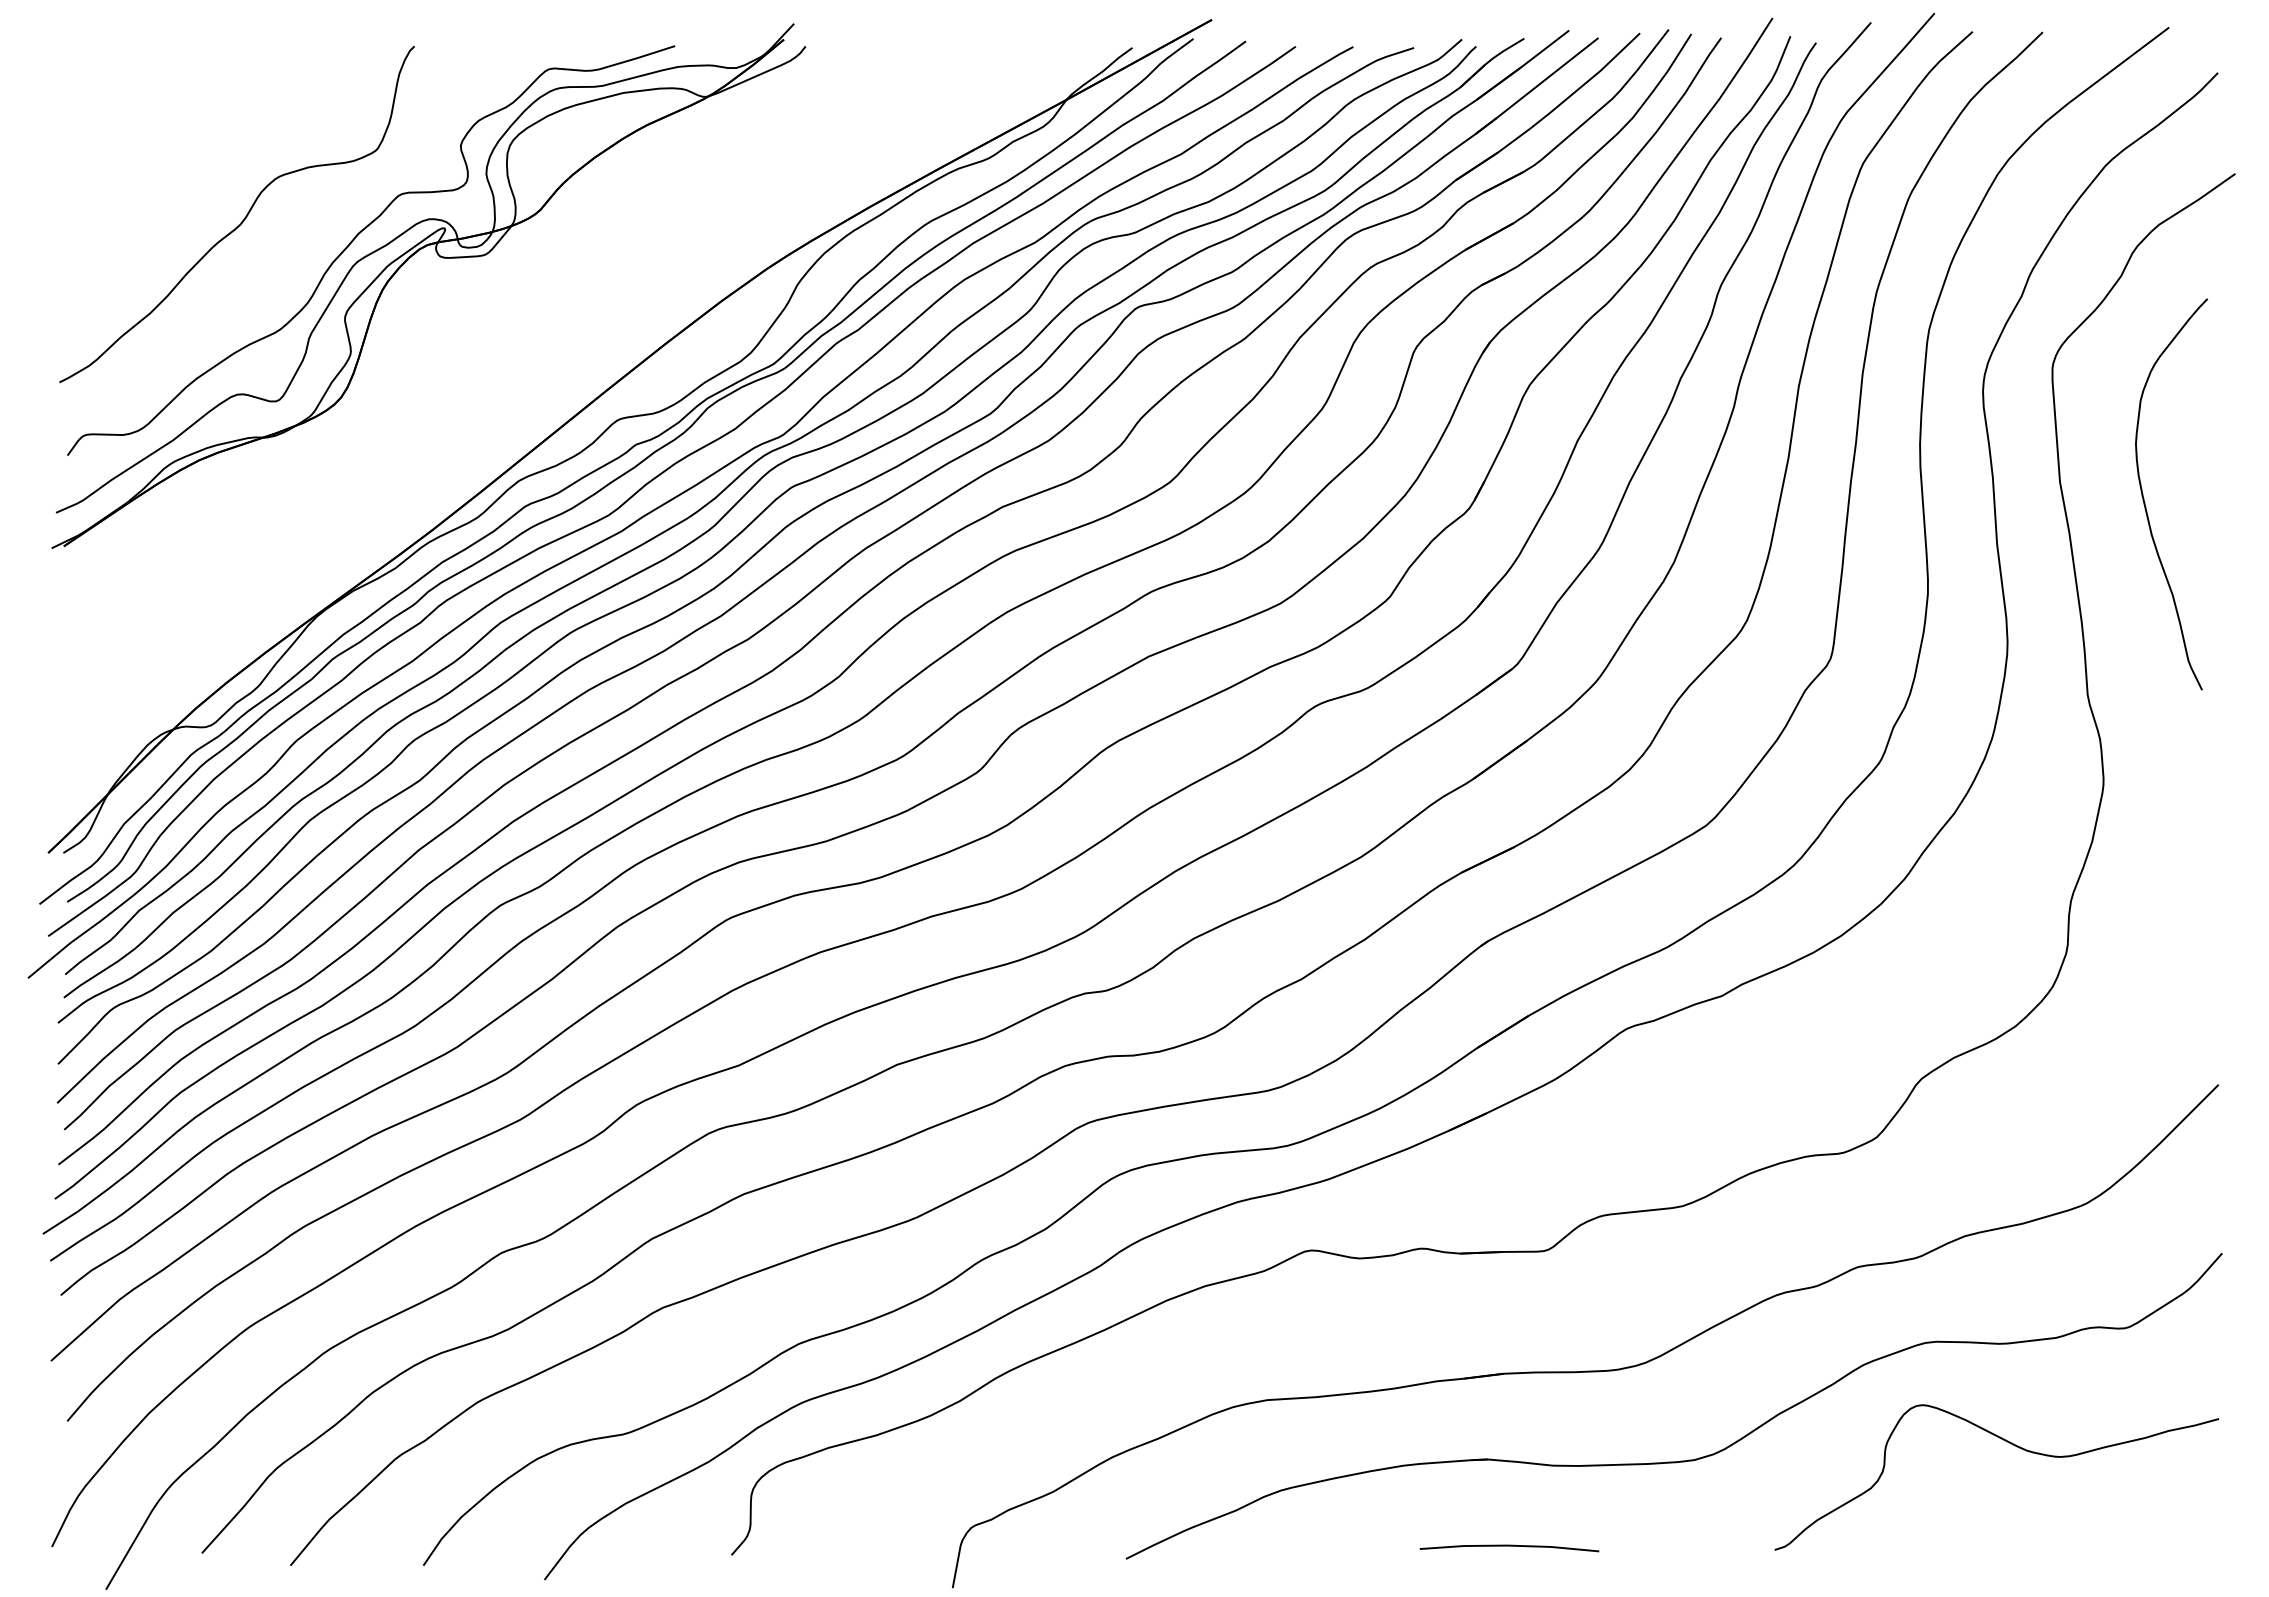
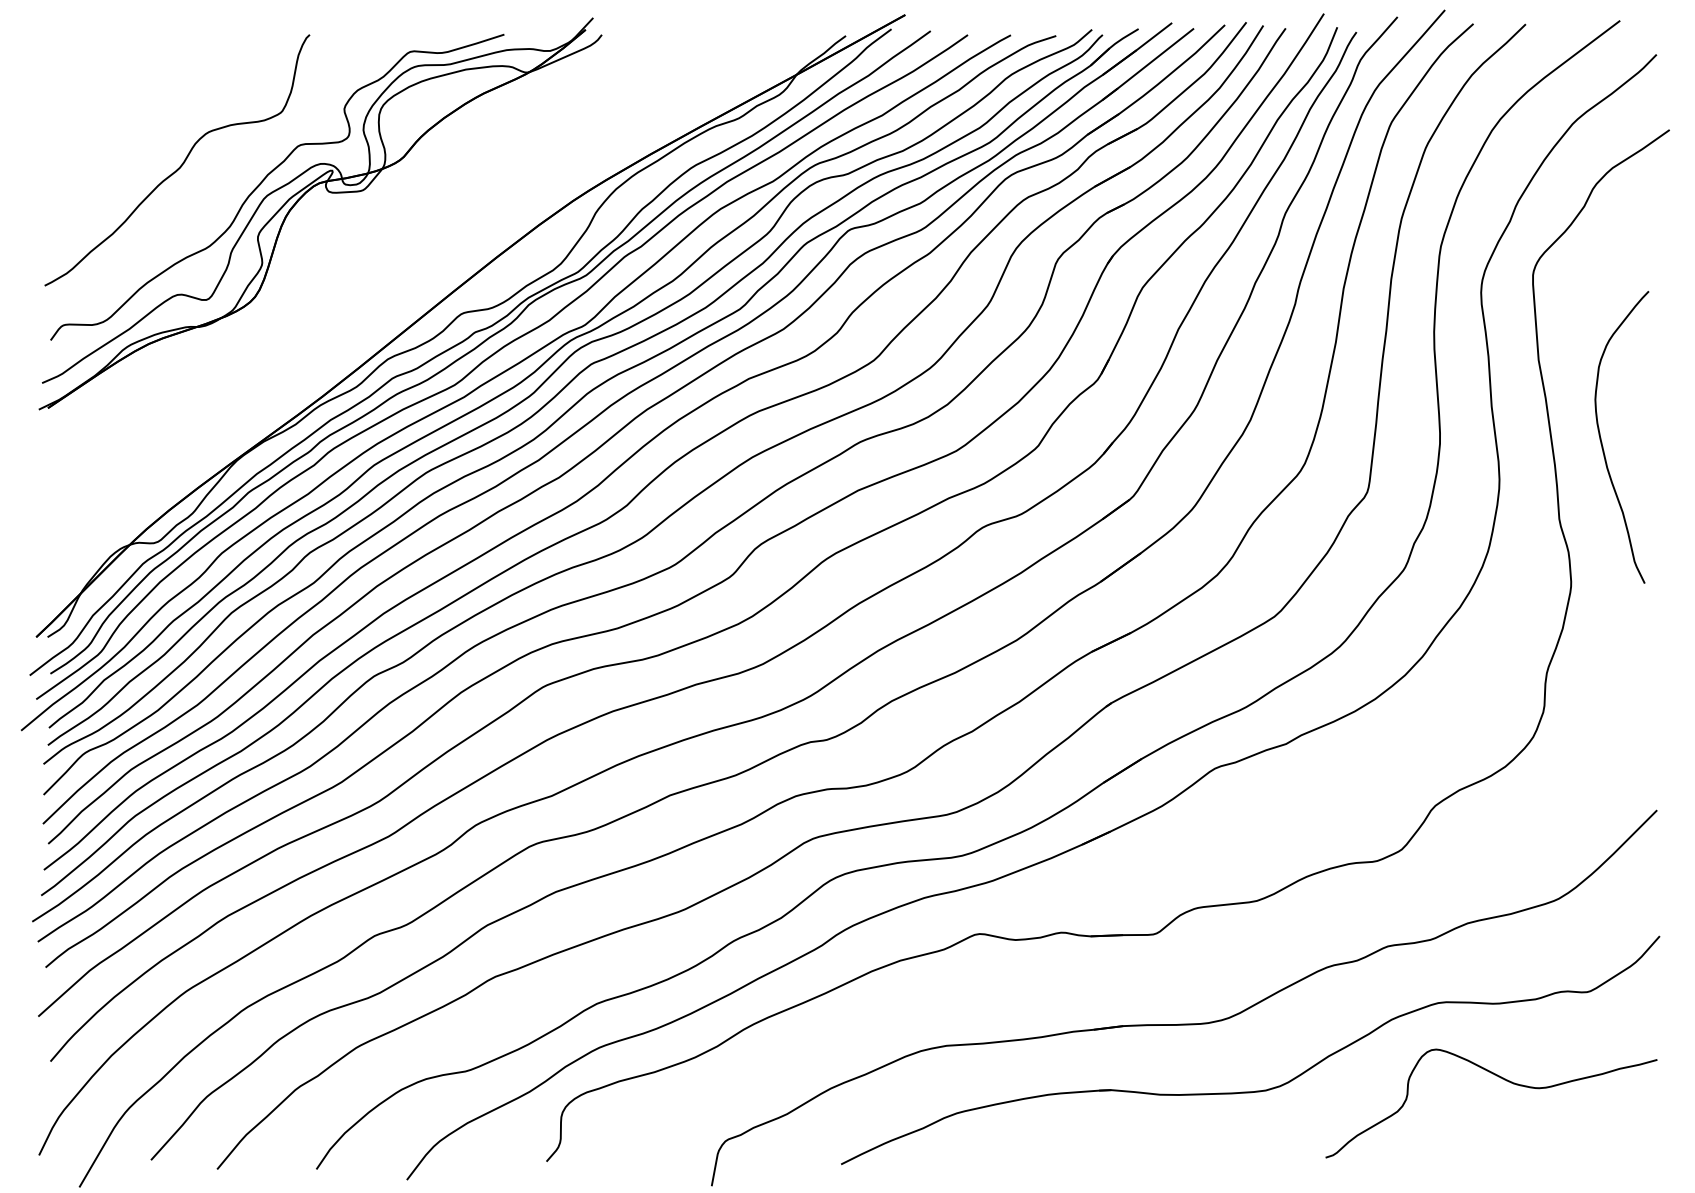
curve: (2145, 502) -> (1602, 443), moved
line: (1509, 1546) -> (1127, 1155), removed

